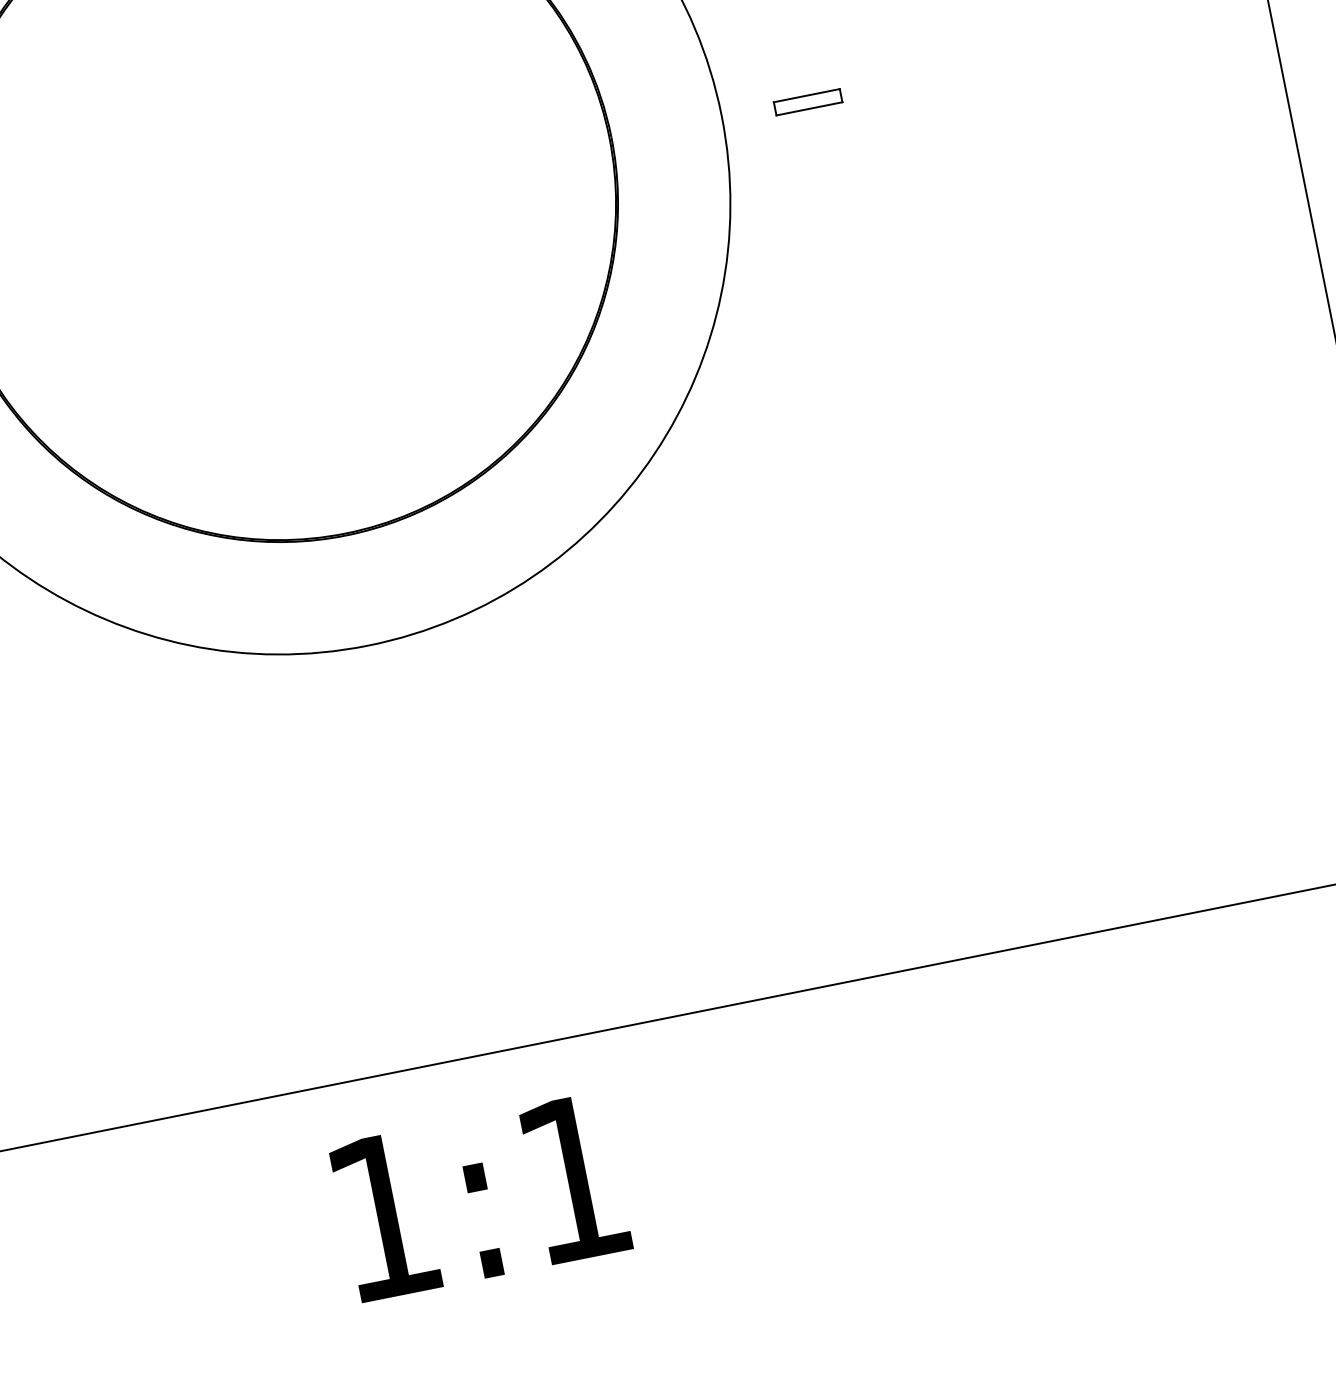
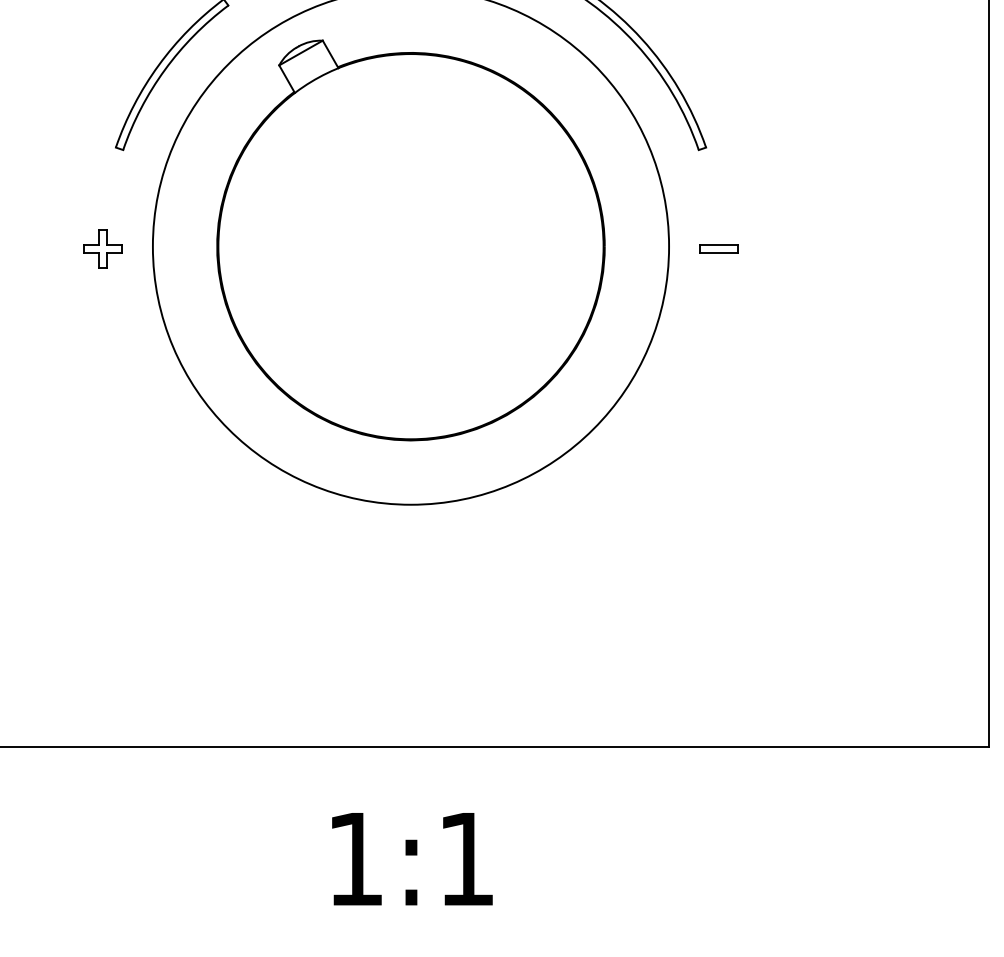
text: (480, 1197) -> (412, 859), moved

